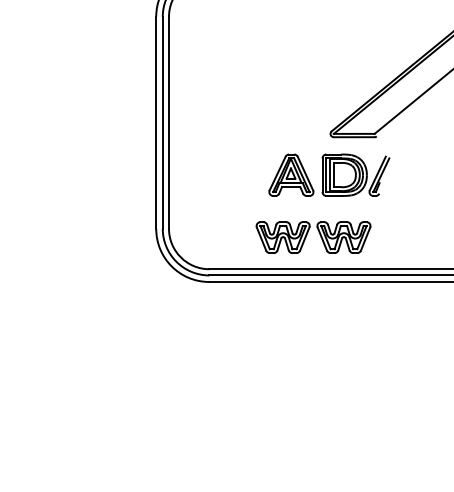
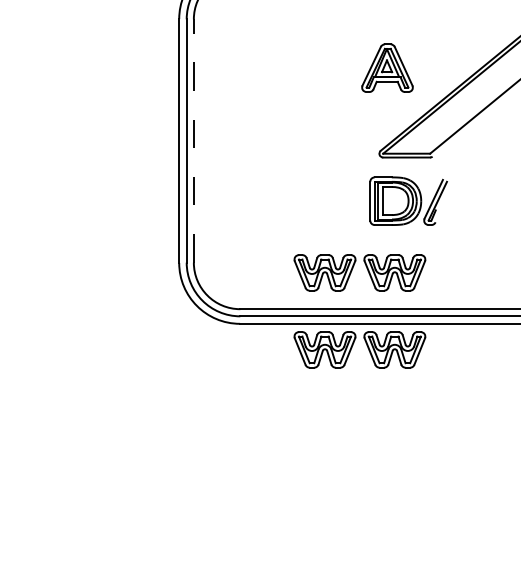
line: (168, 123) -> (193, 141), solid -> dashed
part: (291, 174) -> (387, 67), moved
part: (307, 303) -> (352, 348), added

